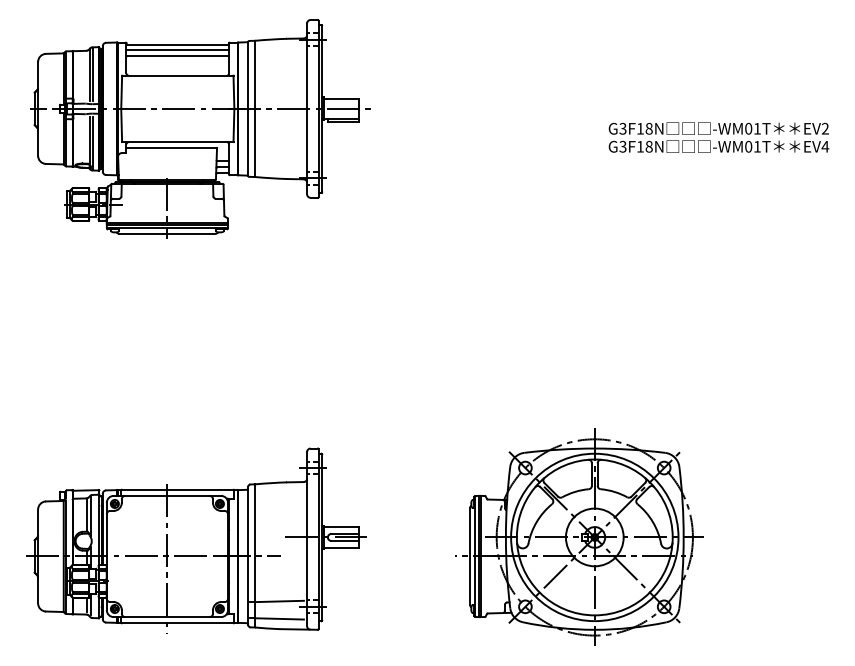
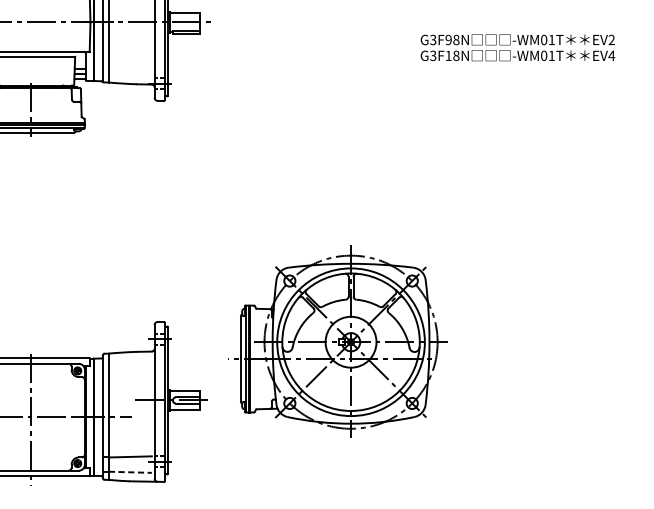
text: (639, 128) -> (447, 39), G3F18N -> G3F98N
part: (579, 536) -> (337, 341), moved
line: (280, 618) -> (131, 471), solid -> dashed

